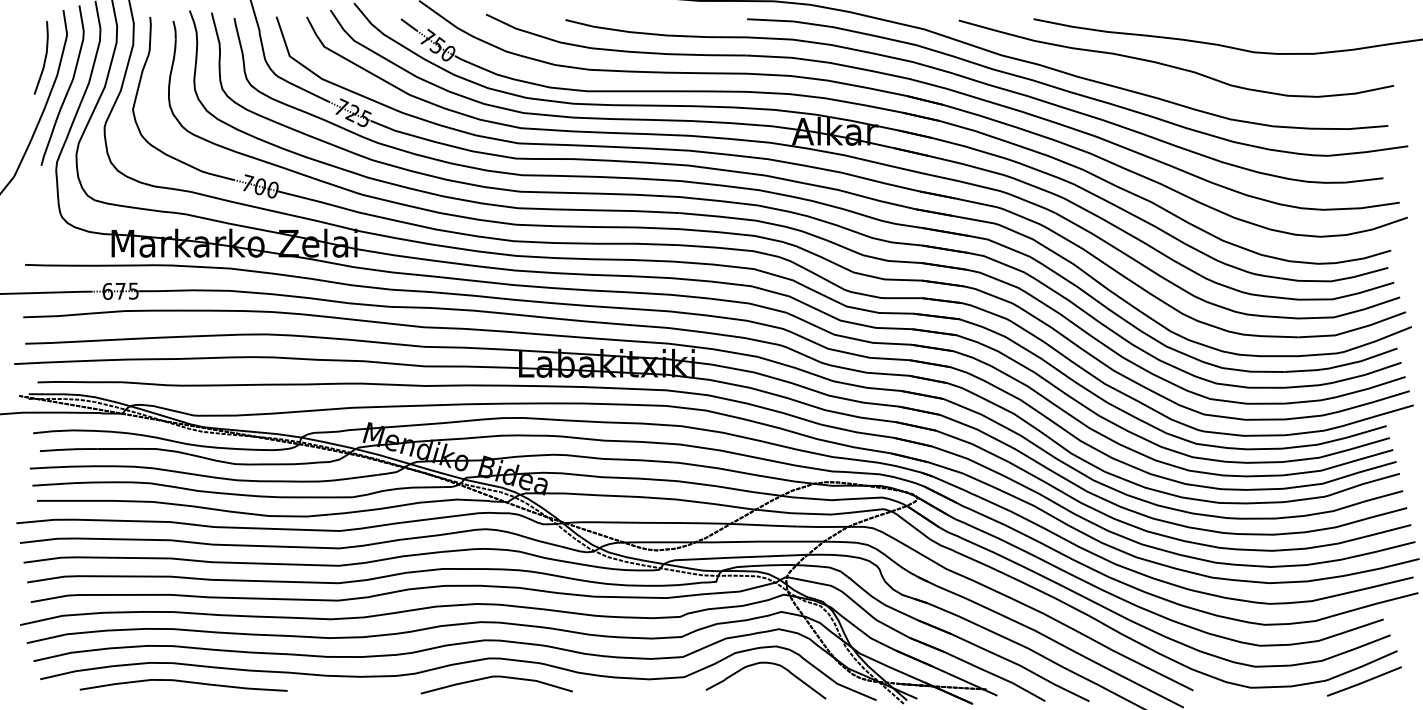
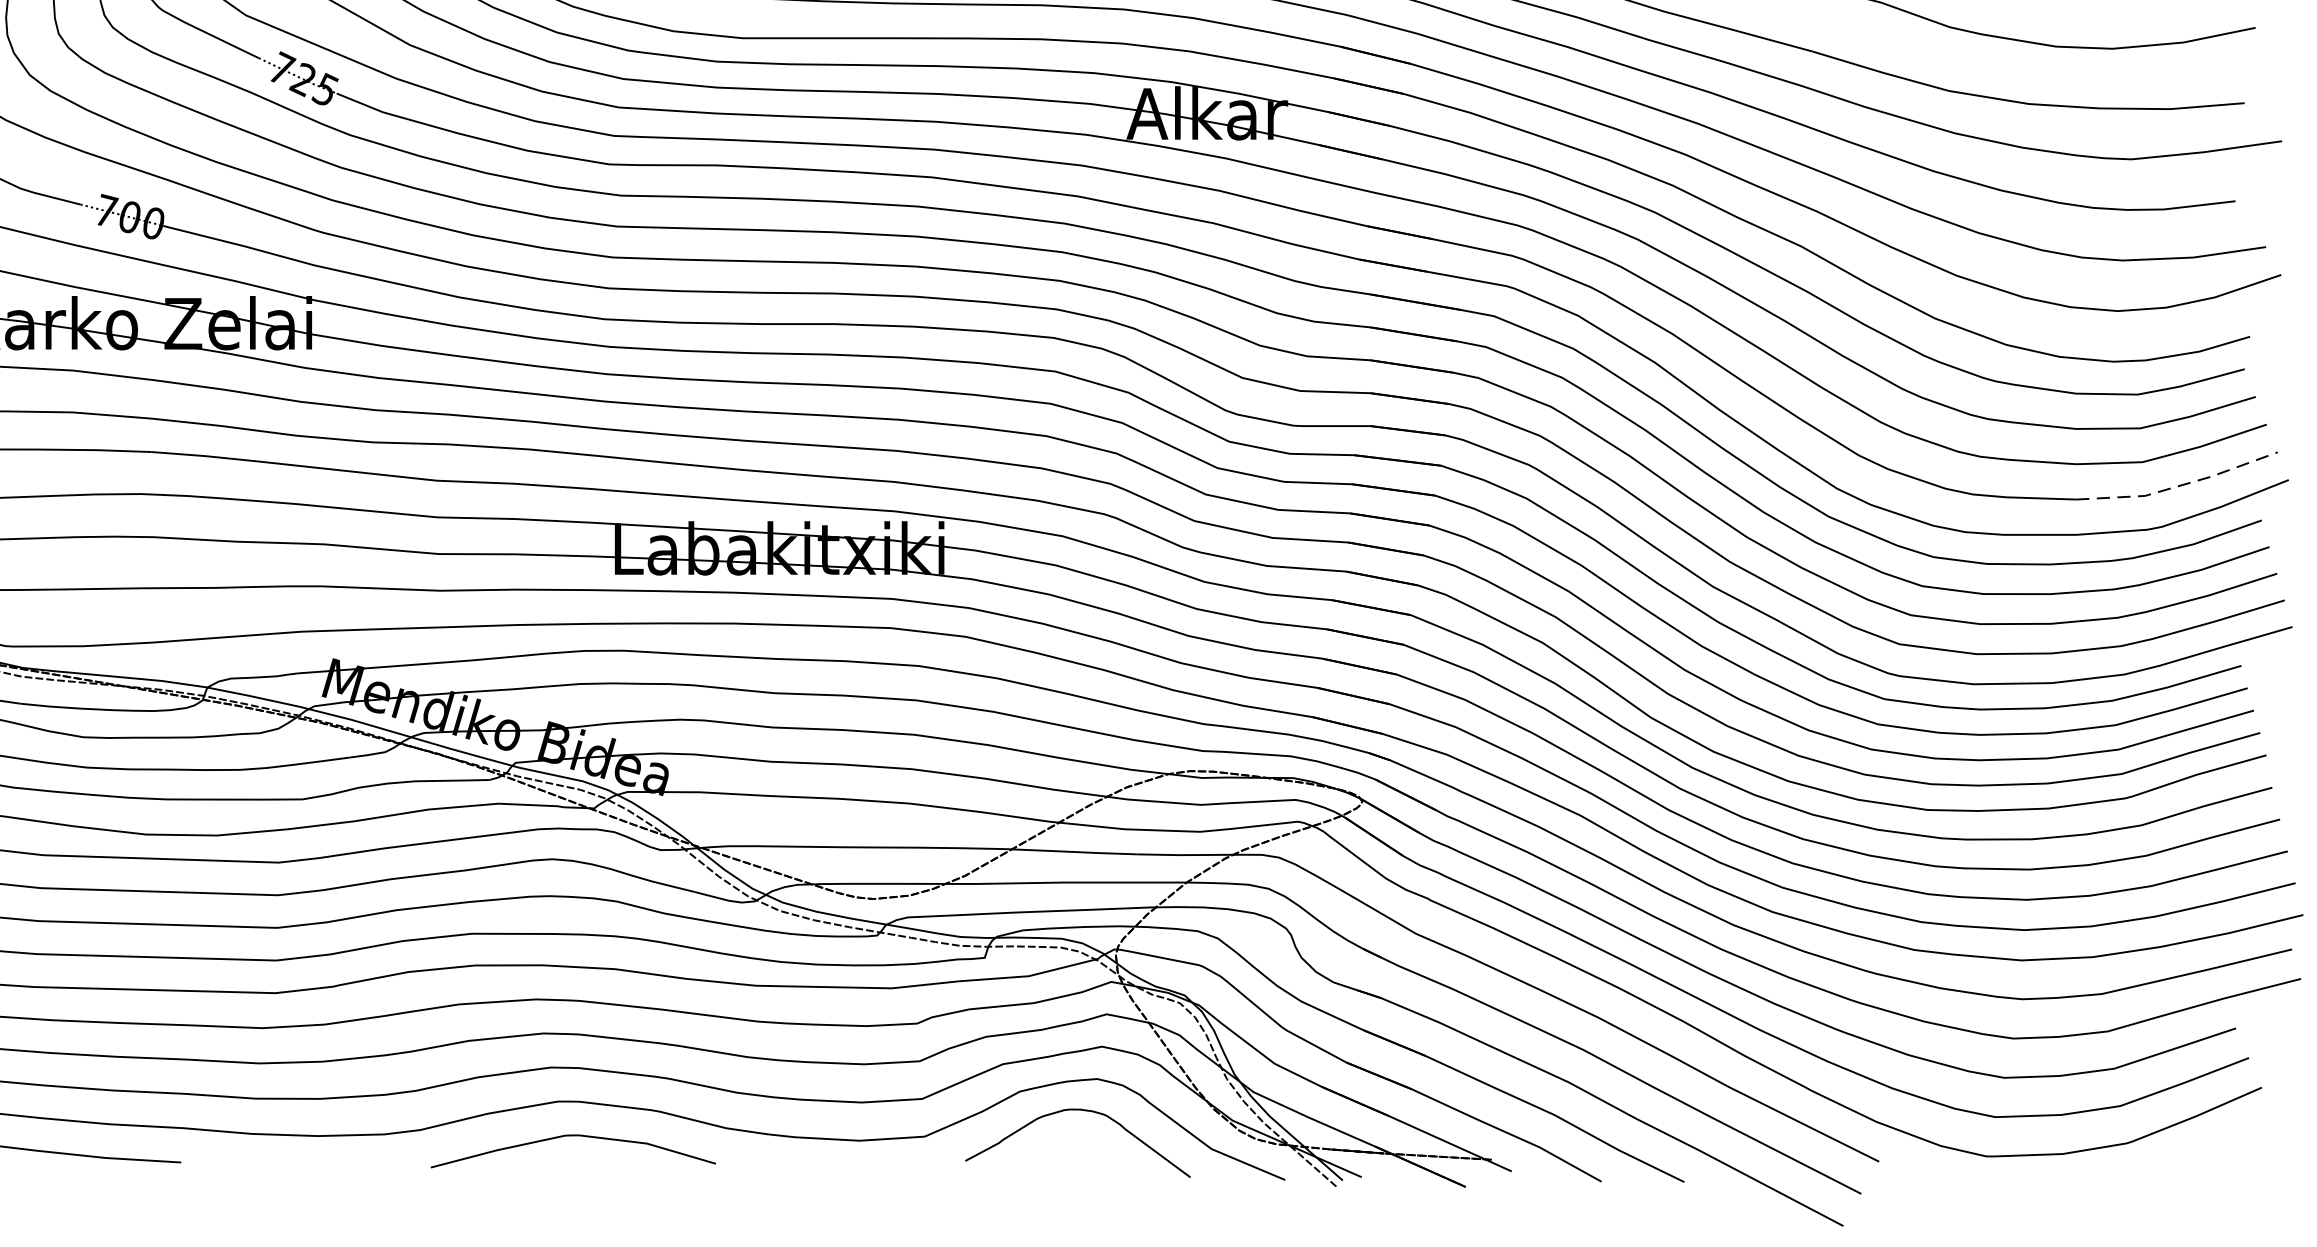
line: (1354, 329) -> (2181, 484), solid -> dashed
line: (1364, 681) -> (2200, 1144), removed

